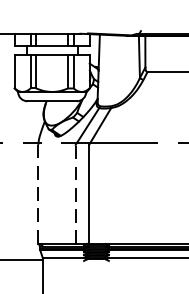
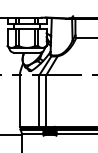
line: (37, 195) -> (19, 101), dashed -> solid
line: (76, 195) -> (39, 101), dashed -> solid

